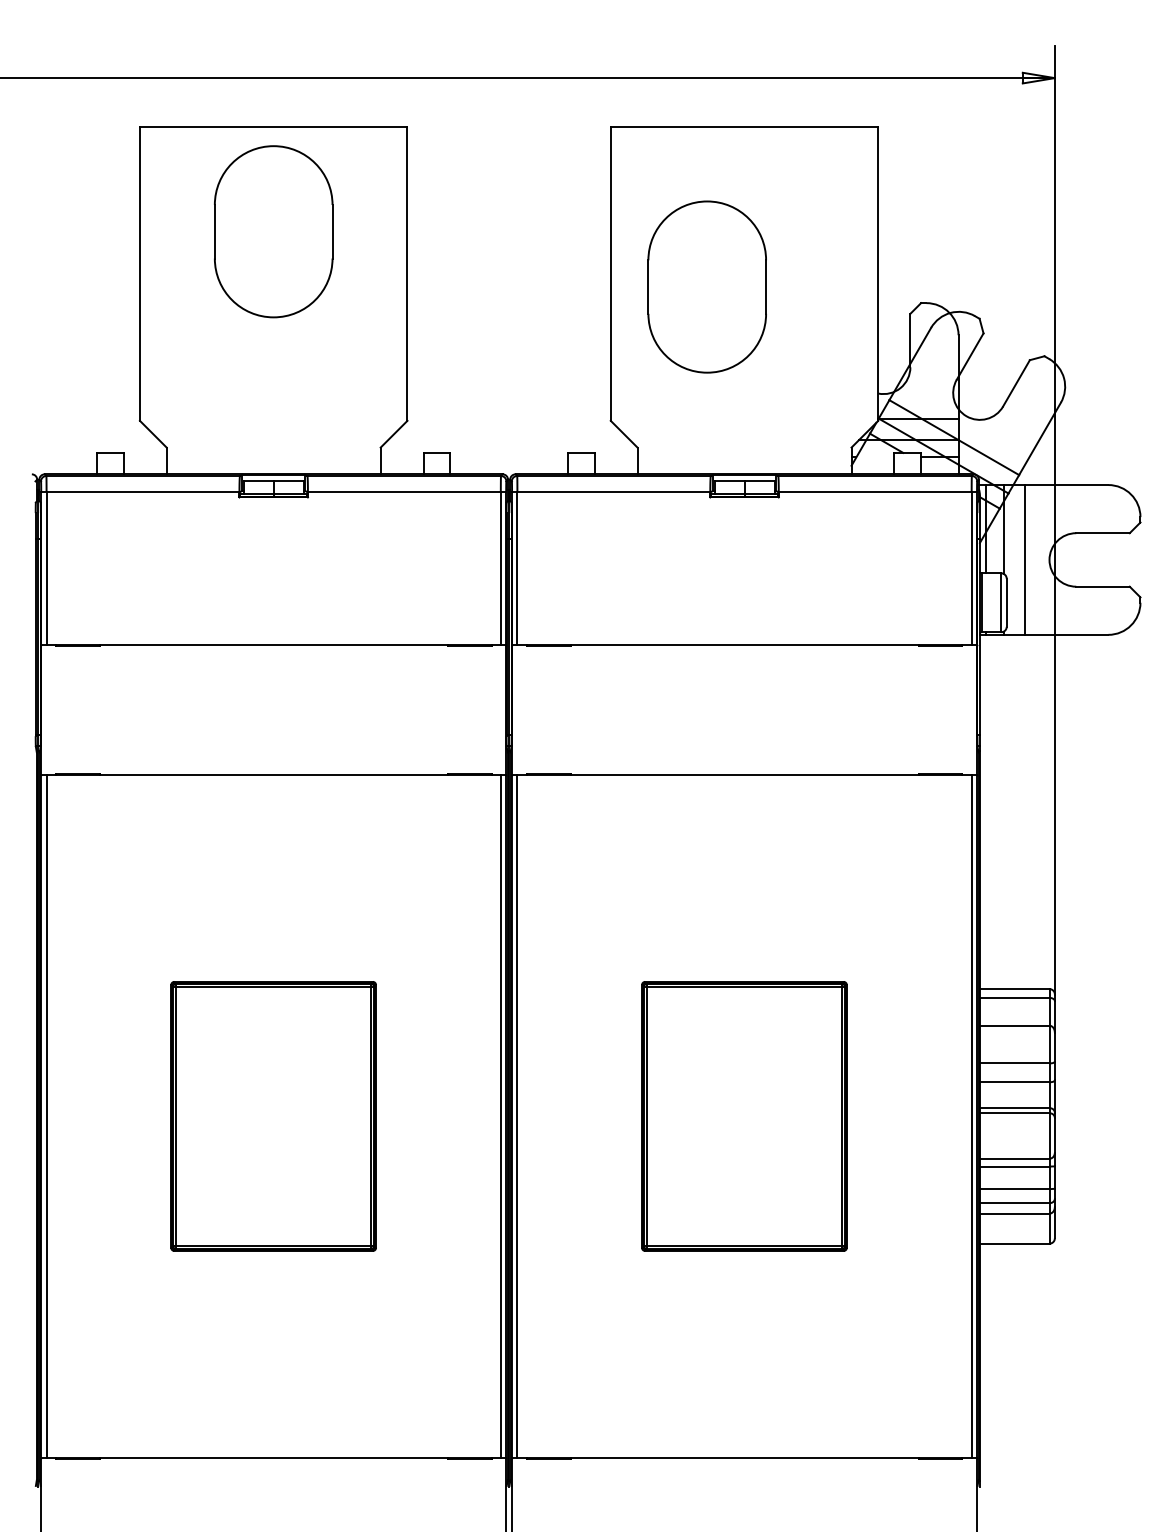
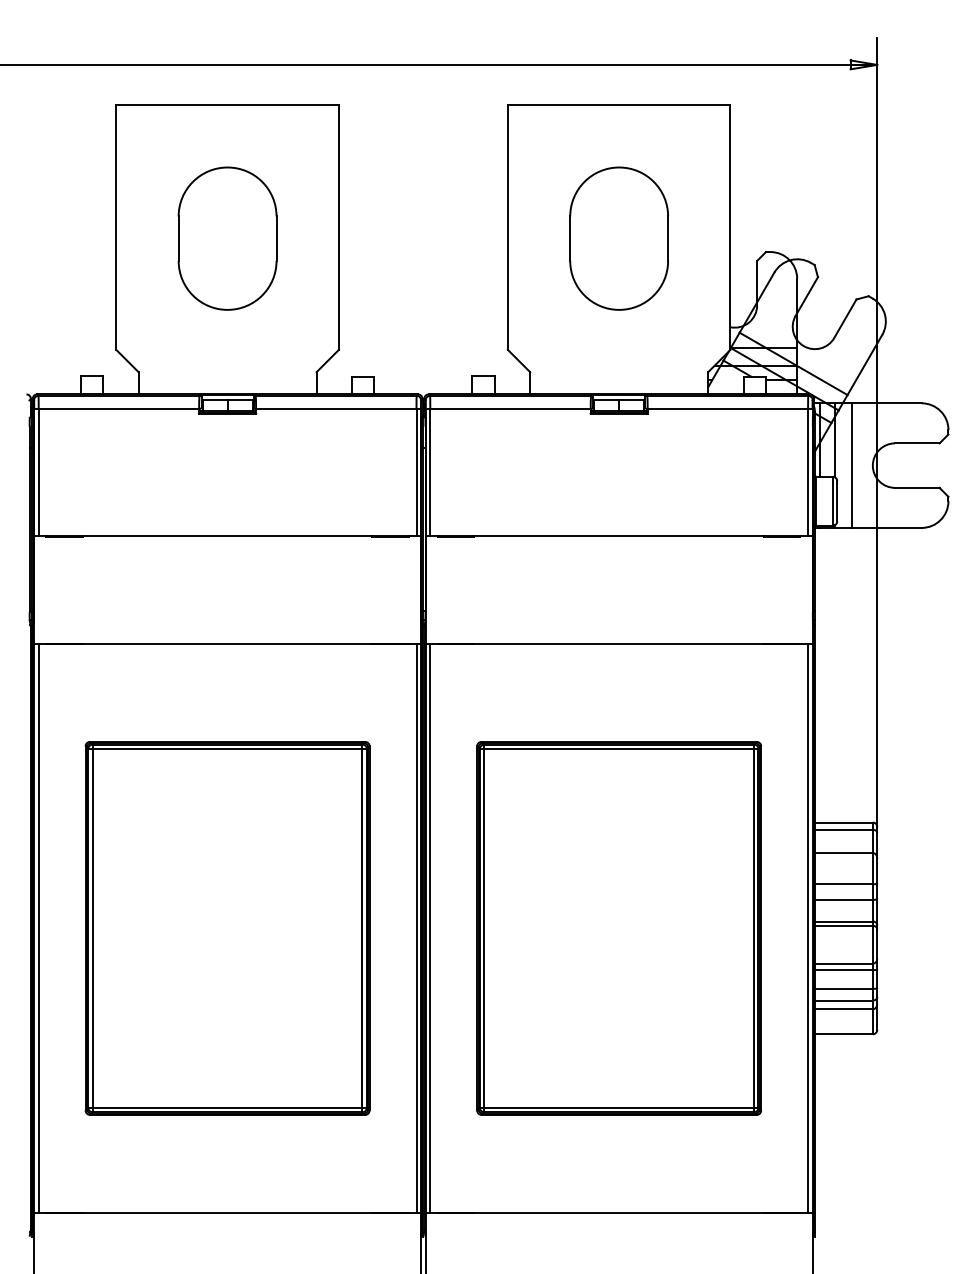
part: (273, 231) -> (227, 238), moved
part: (706, 286) -> (618, 238), moved
part: (273, 1116) -> (227, 928), size x1.67
part: (743, 1116) -> (618, 928), size x1.67

